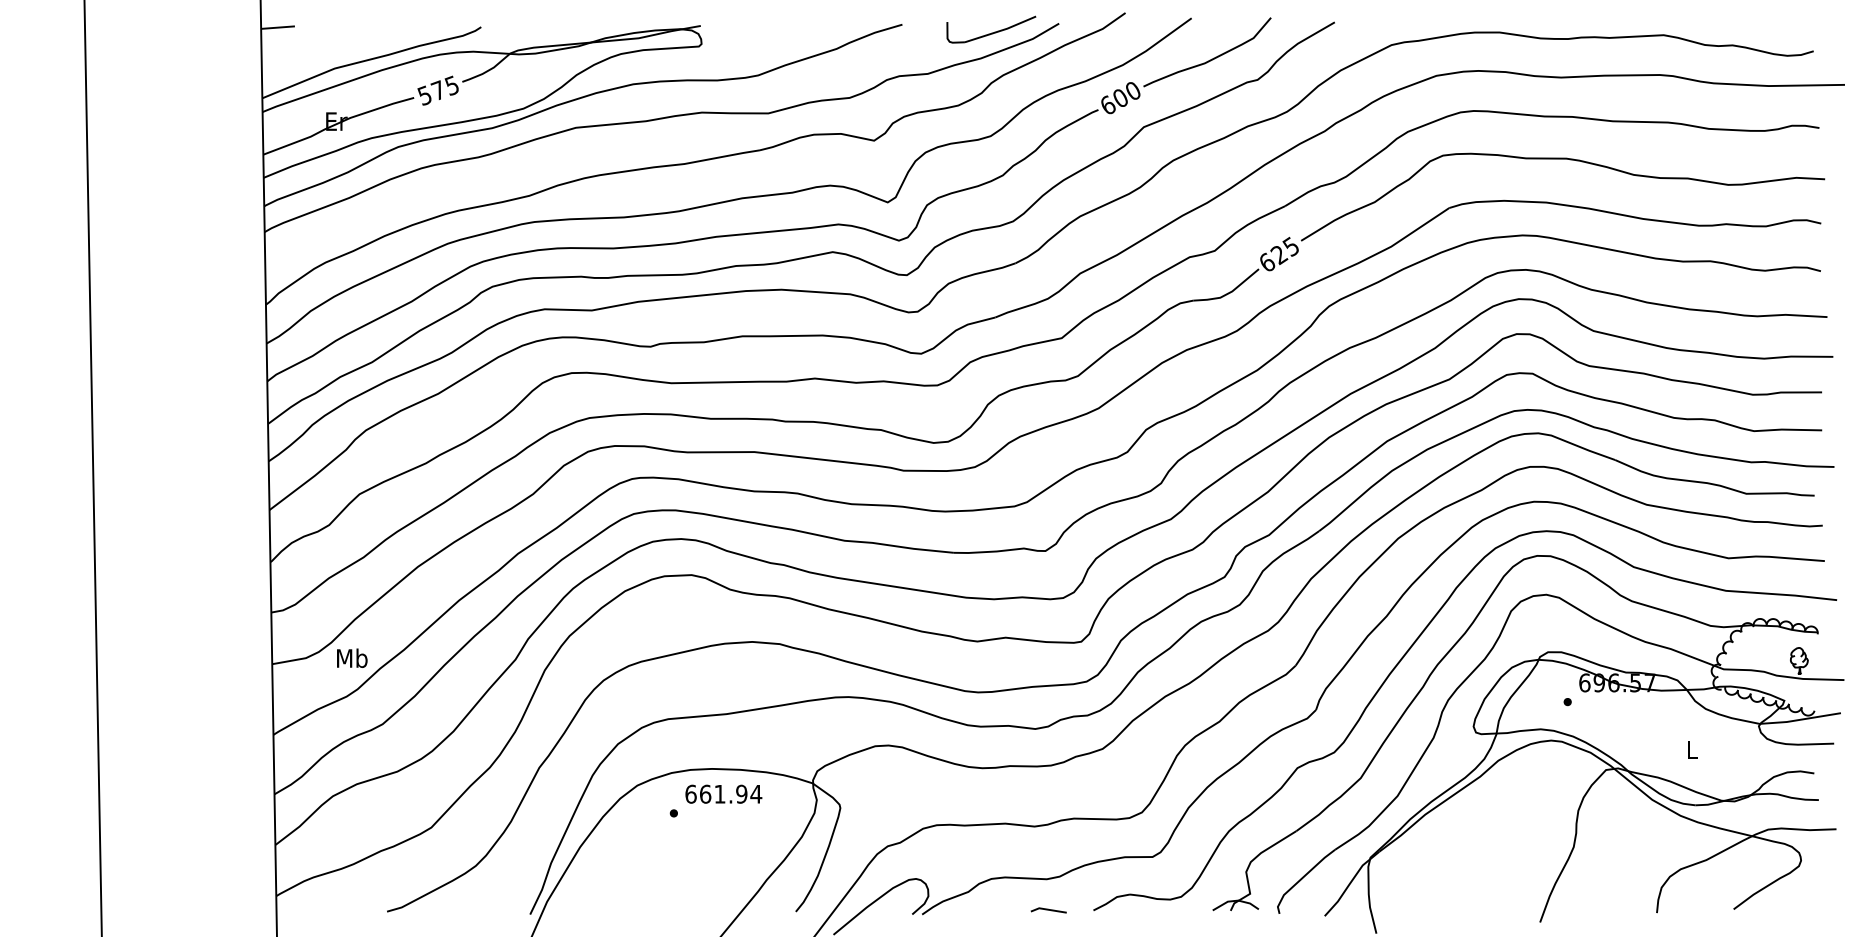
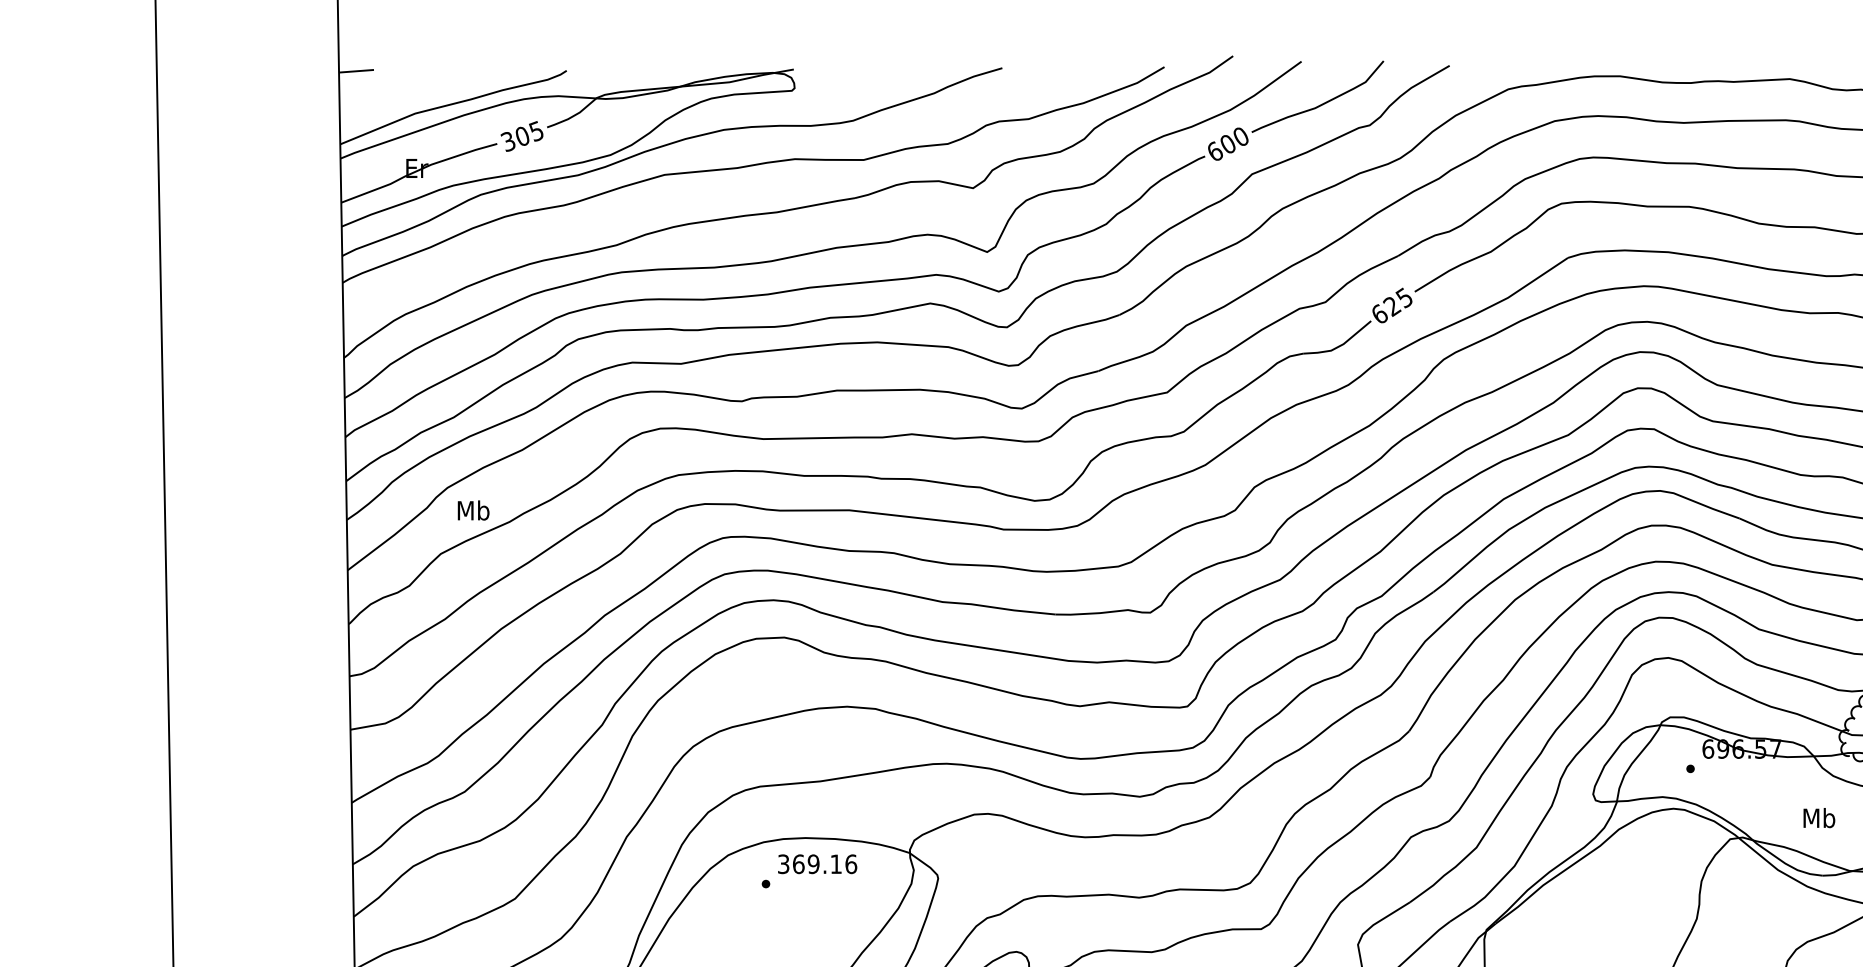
part: (991, 29) -> (1094, 73), removed
text: (431, 91) -> (515, 137), 575 -> 305
text: (352, 657) -> (473, 509), moved
text: (1692, 749) -> (1819, 817), L -> Mb
text: (723, 793) -> (817, 863), 661.94 -> 369.16

